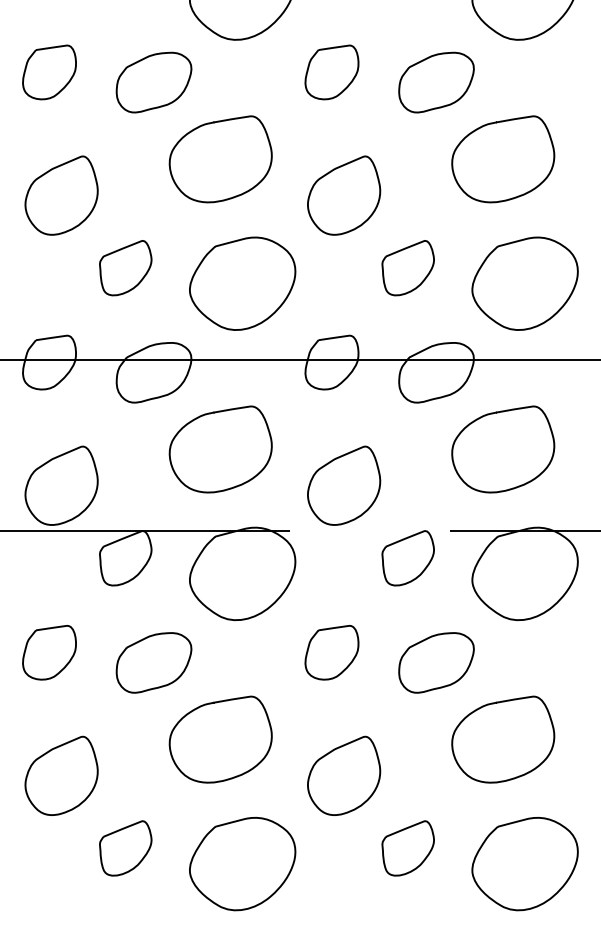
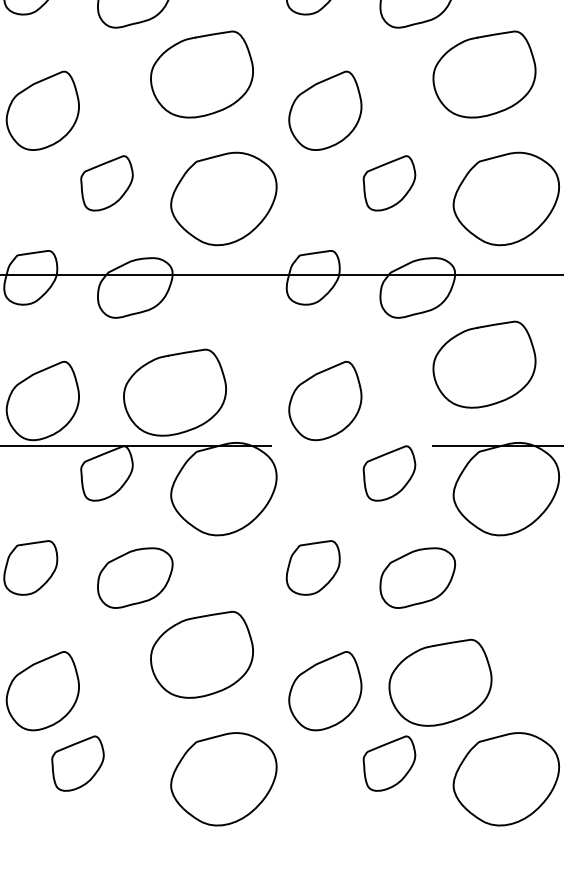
curve: (215, 413) -> (169, 356), moved
curve: (499, 703) -> (436, 646), moved
part: (125, 848) -> (77, 763), moved

